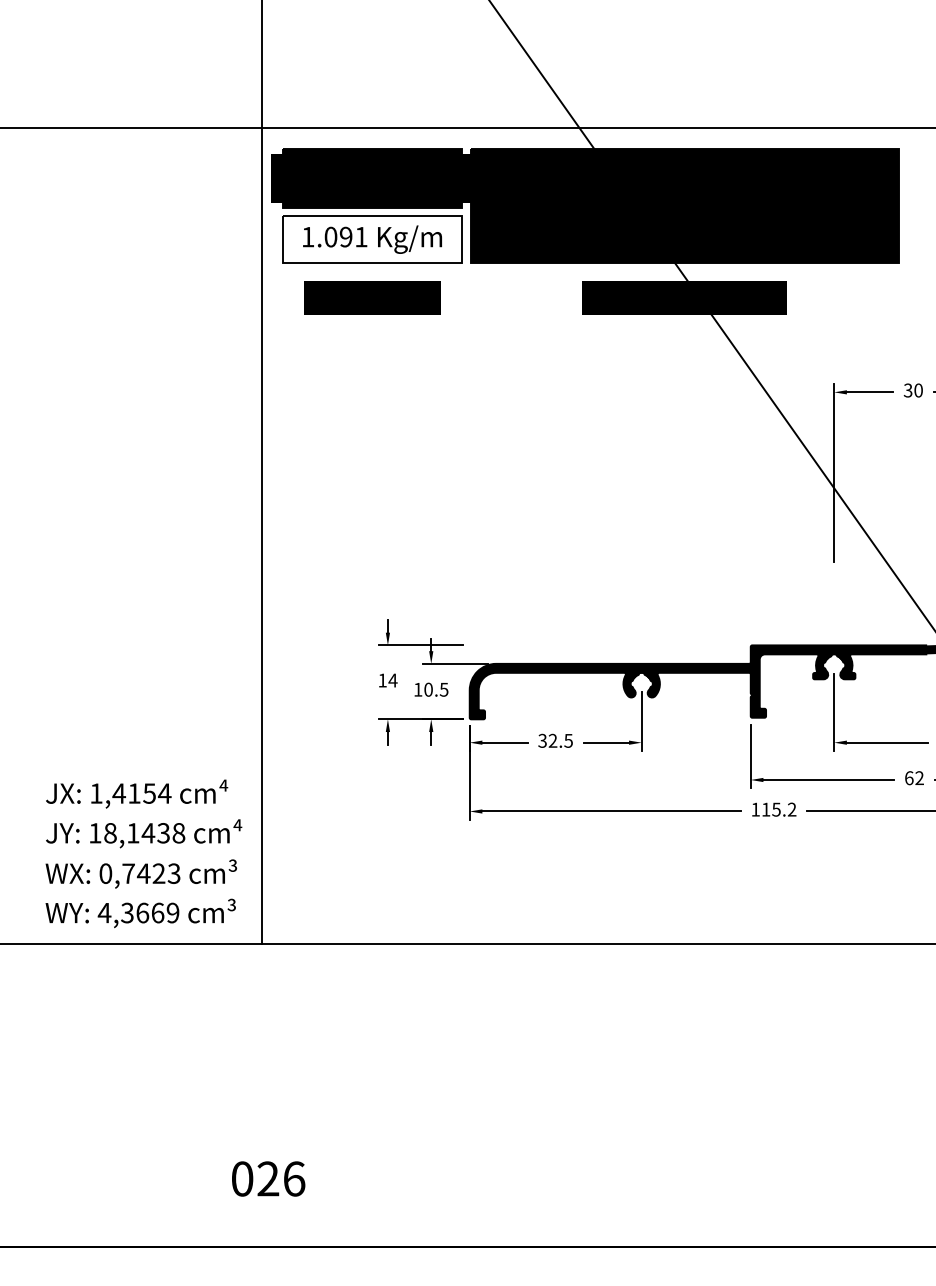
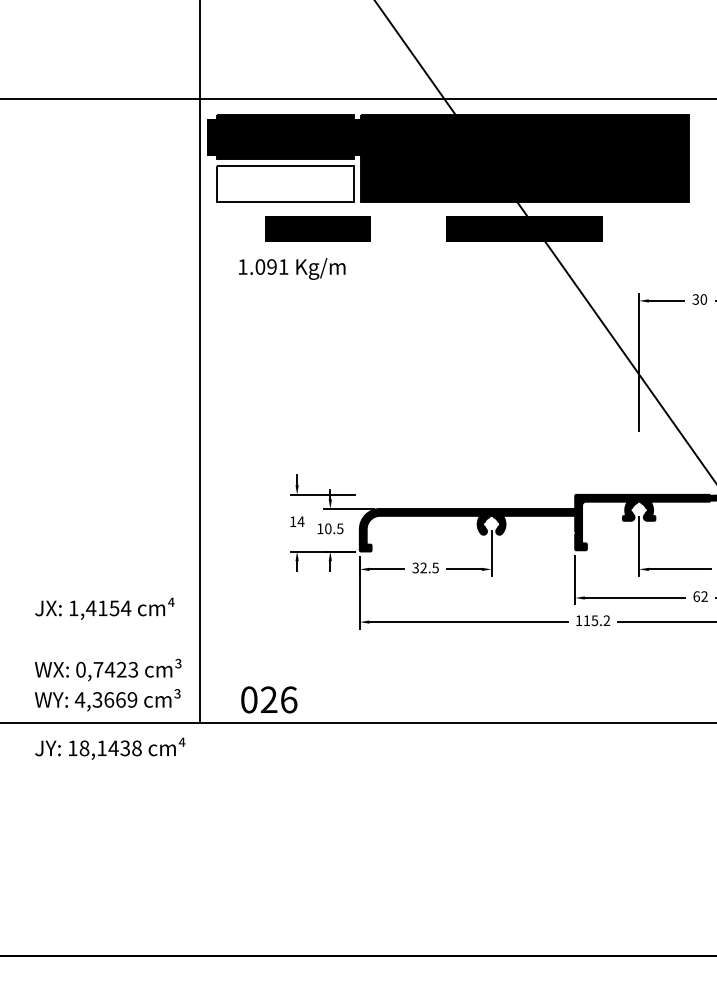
text: (372, 239) -> (292, 268), moved
text: (372, 297) -> (318, 228), moved
text: (144, 833) -> (110, 748), moved
text: (268, 1178) -> (269, 699), moved

